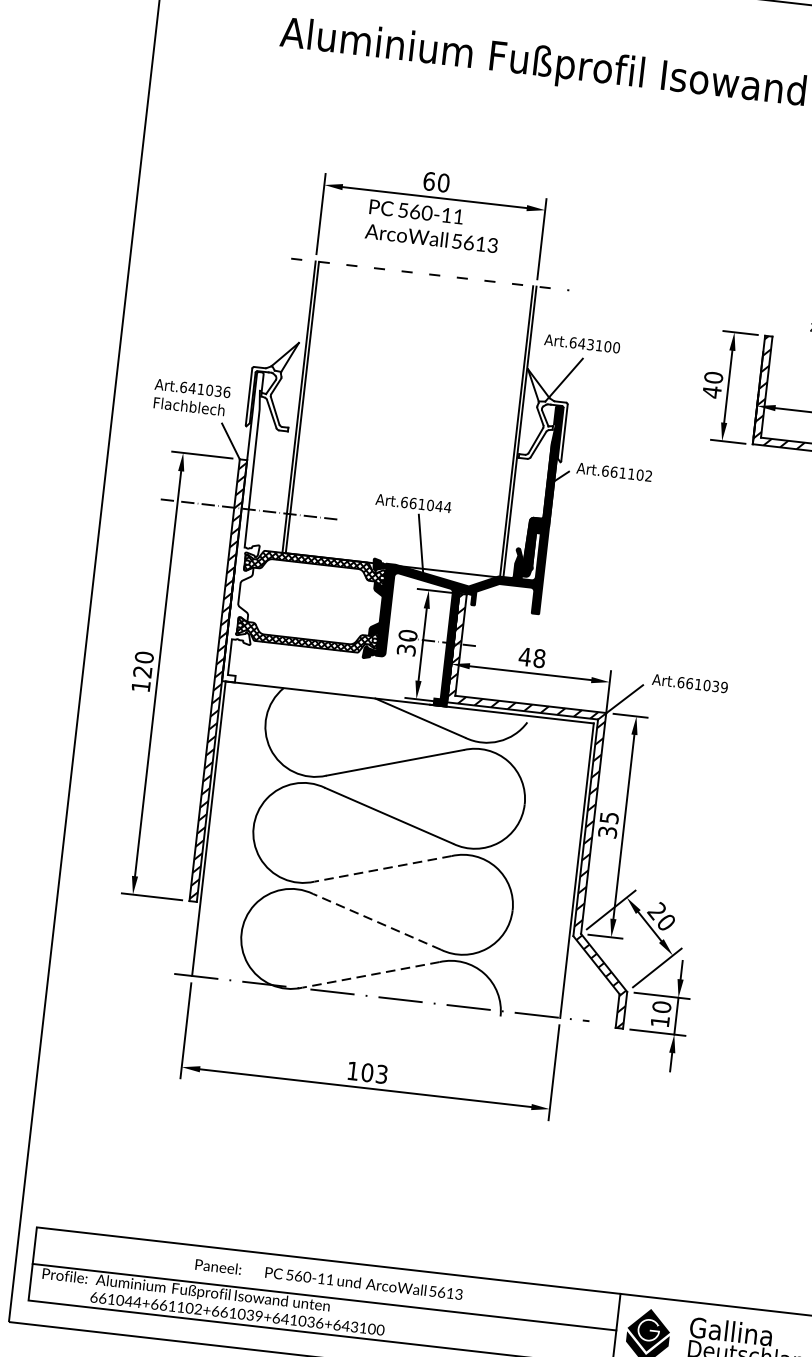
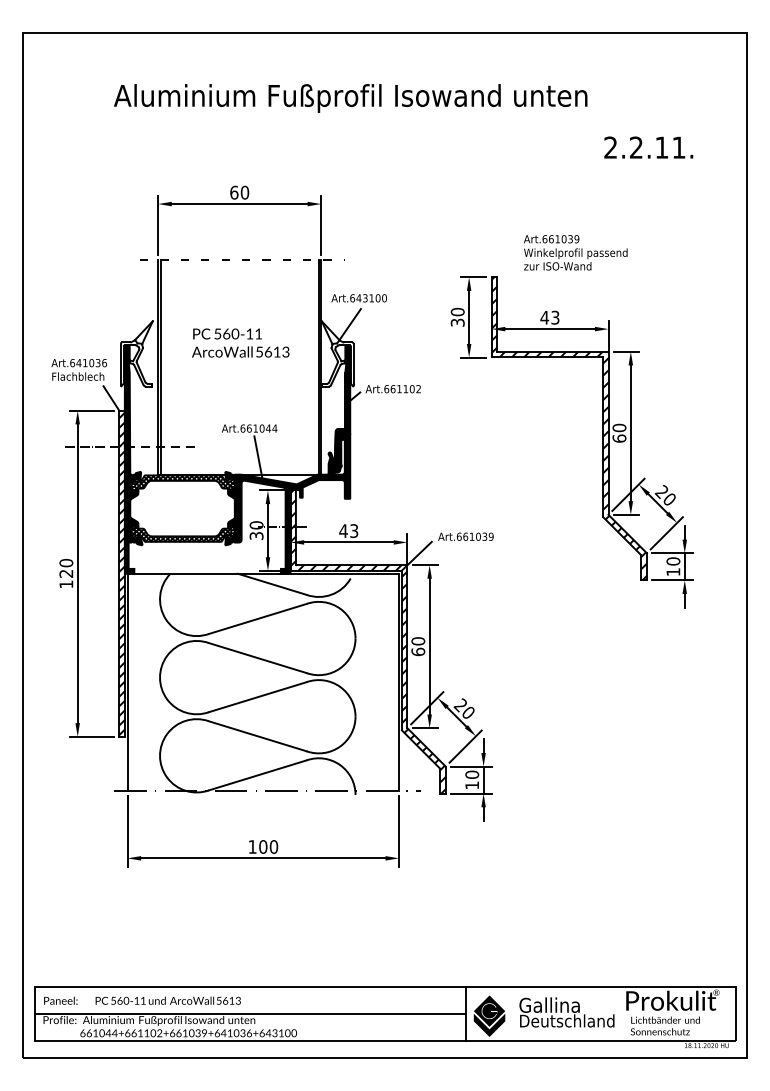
text: (432, 225) -> (240, 342), moved
text: (711, 391) -> (457, 322), 40 -> 30
fill: (251, 527) -> (133, 459), added
text: (539, 657) -> (354, 530), 48 -> 43
text: (608, 824) -> (418, 646), 35 -> 60
line: (382, 869) -> (257, 697), dashed -> solid
line: (376, 922) -> (257, 736), dashed -> solid
line: (370, 974) -> (257, 775), dashed -> solid
text: (381, 1073) -> (273, 846), 103 -> 100
text: (329, 1279) -> (142, 1000), moved

